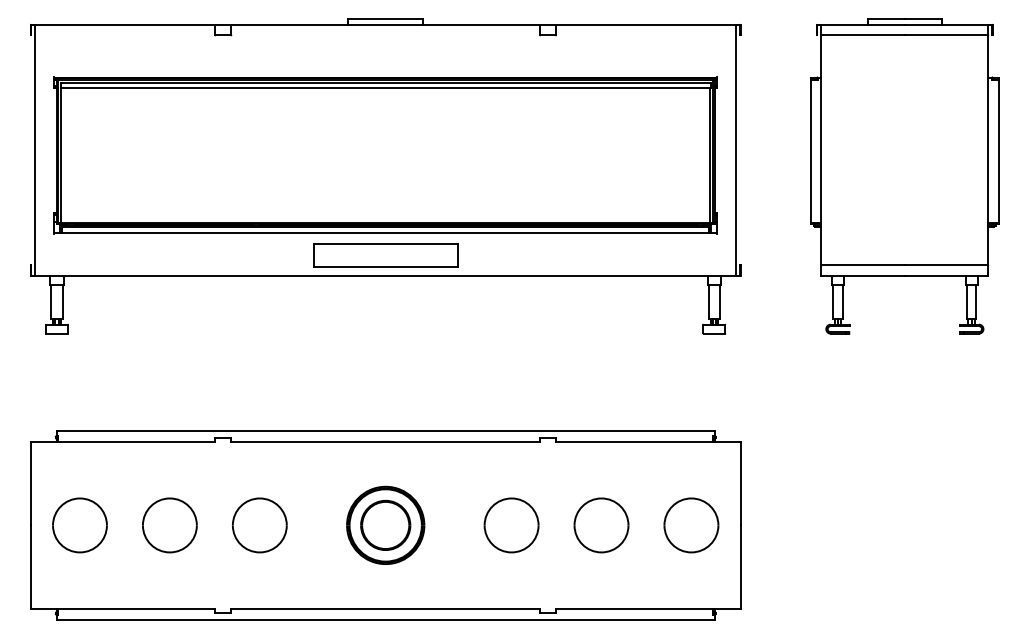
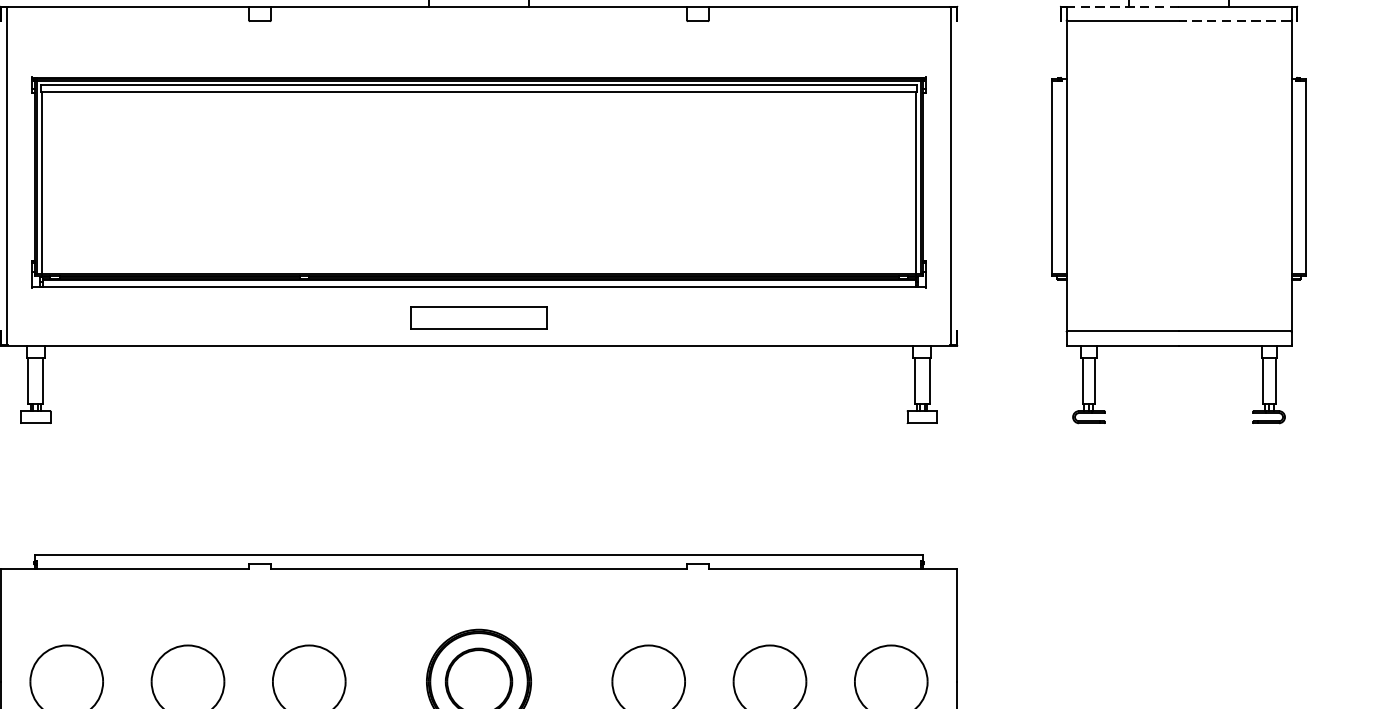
line: (863, 24) -> (1123, 6), solid -> dashed
line: (945, 35) -> (1233, 21), solid -> dashed
part: (385, 255) -> (478, 317), size x0.7

